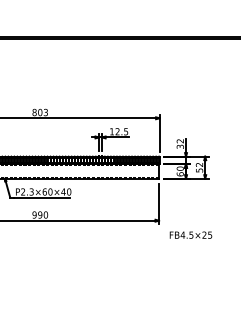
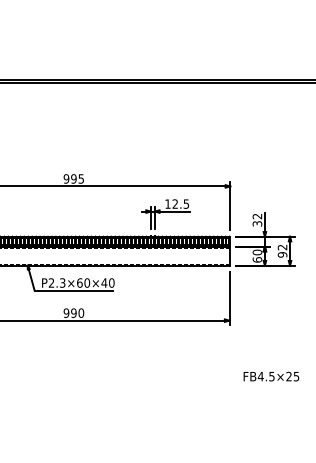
text: (39, 112) -> (73, 178), 803 -> 995
text: (198, 170) -> (281, 254), 52 -> 92
text: (191, 235) -> (271, 376), moved

